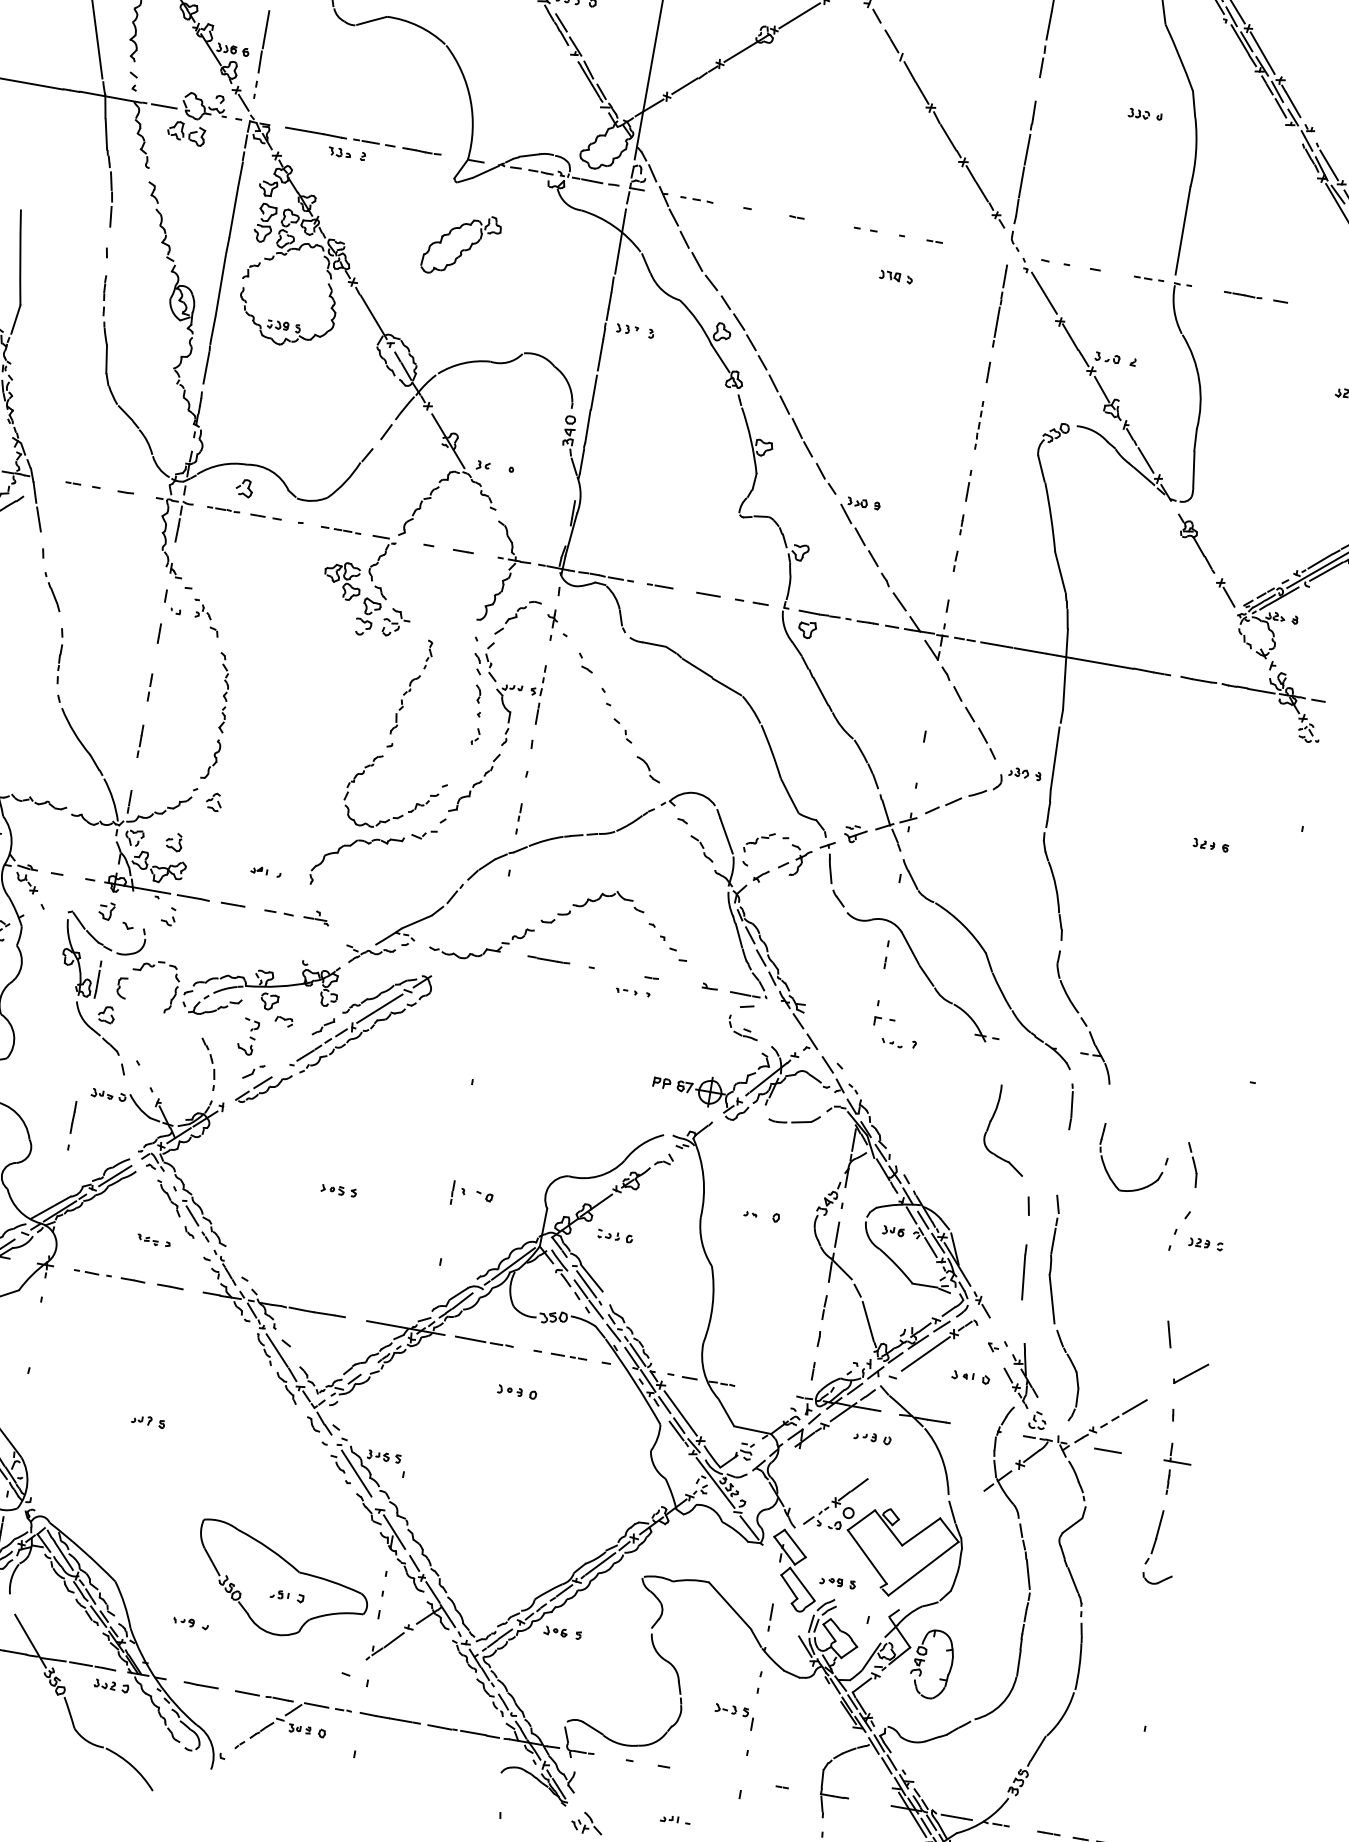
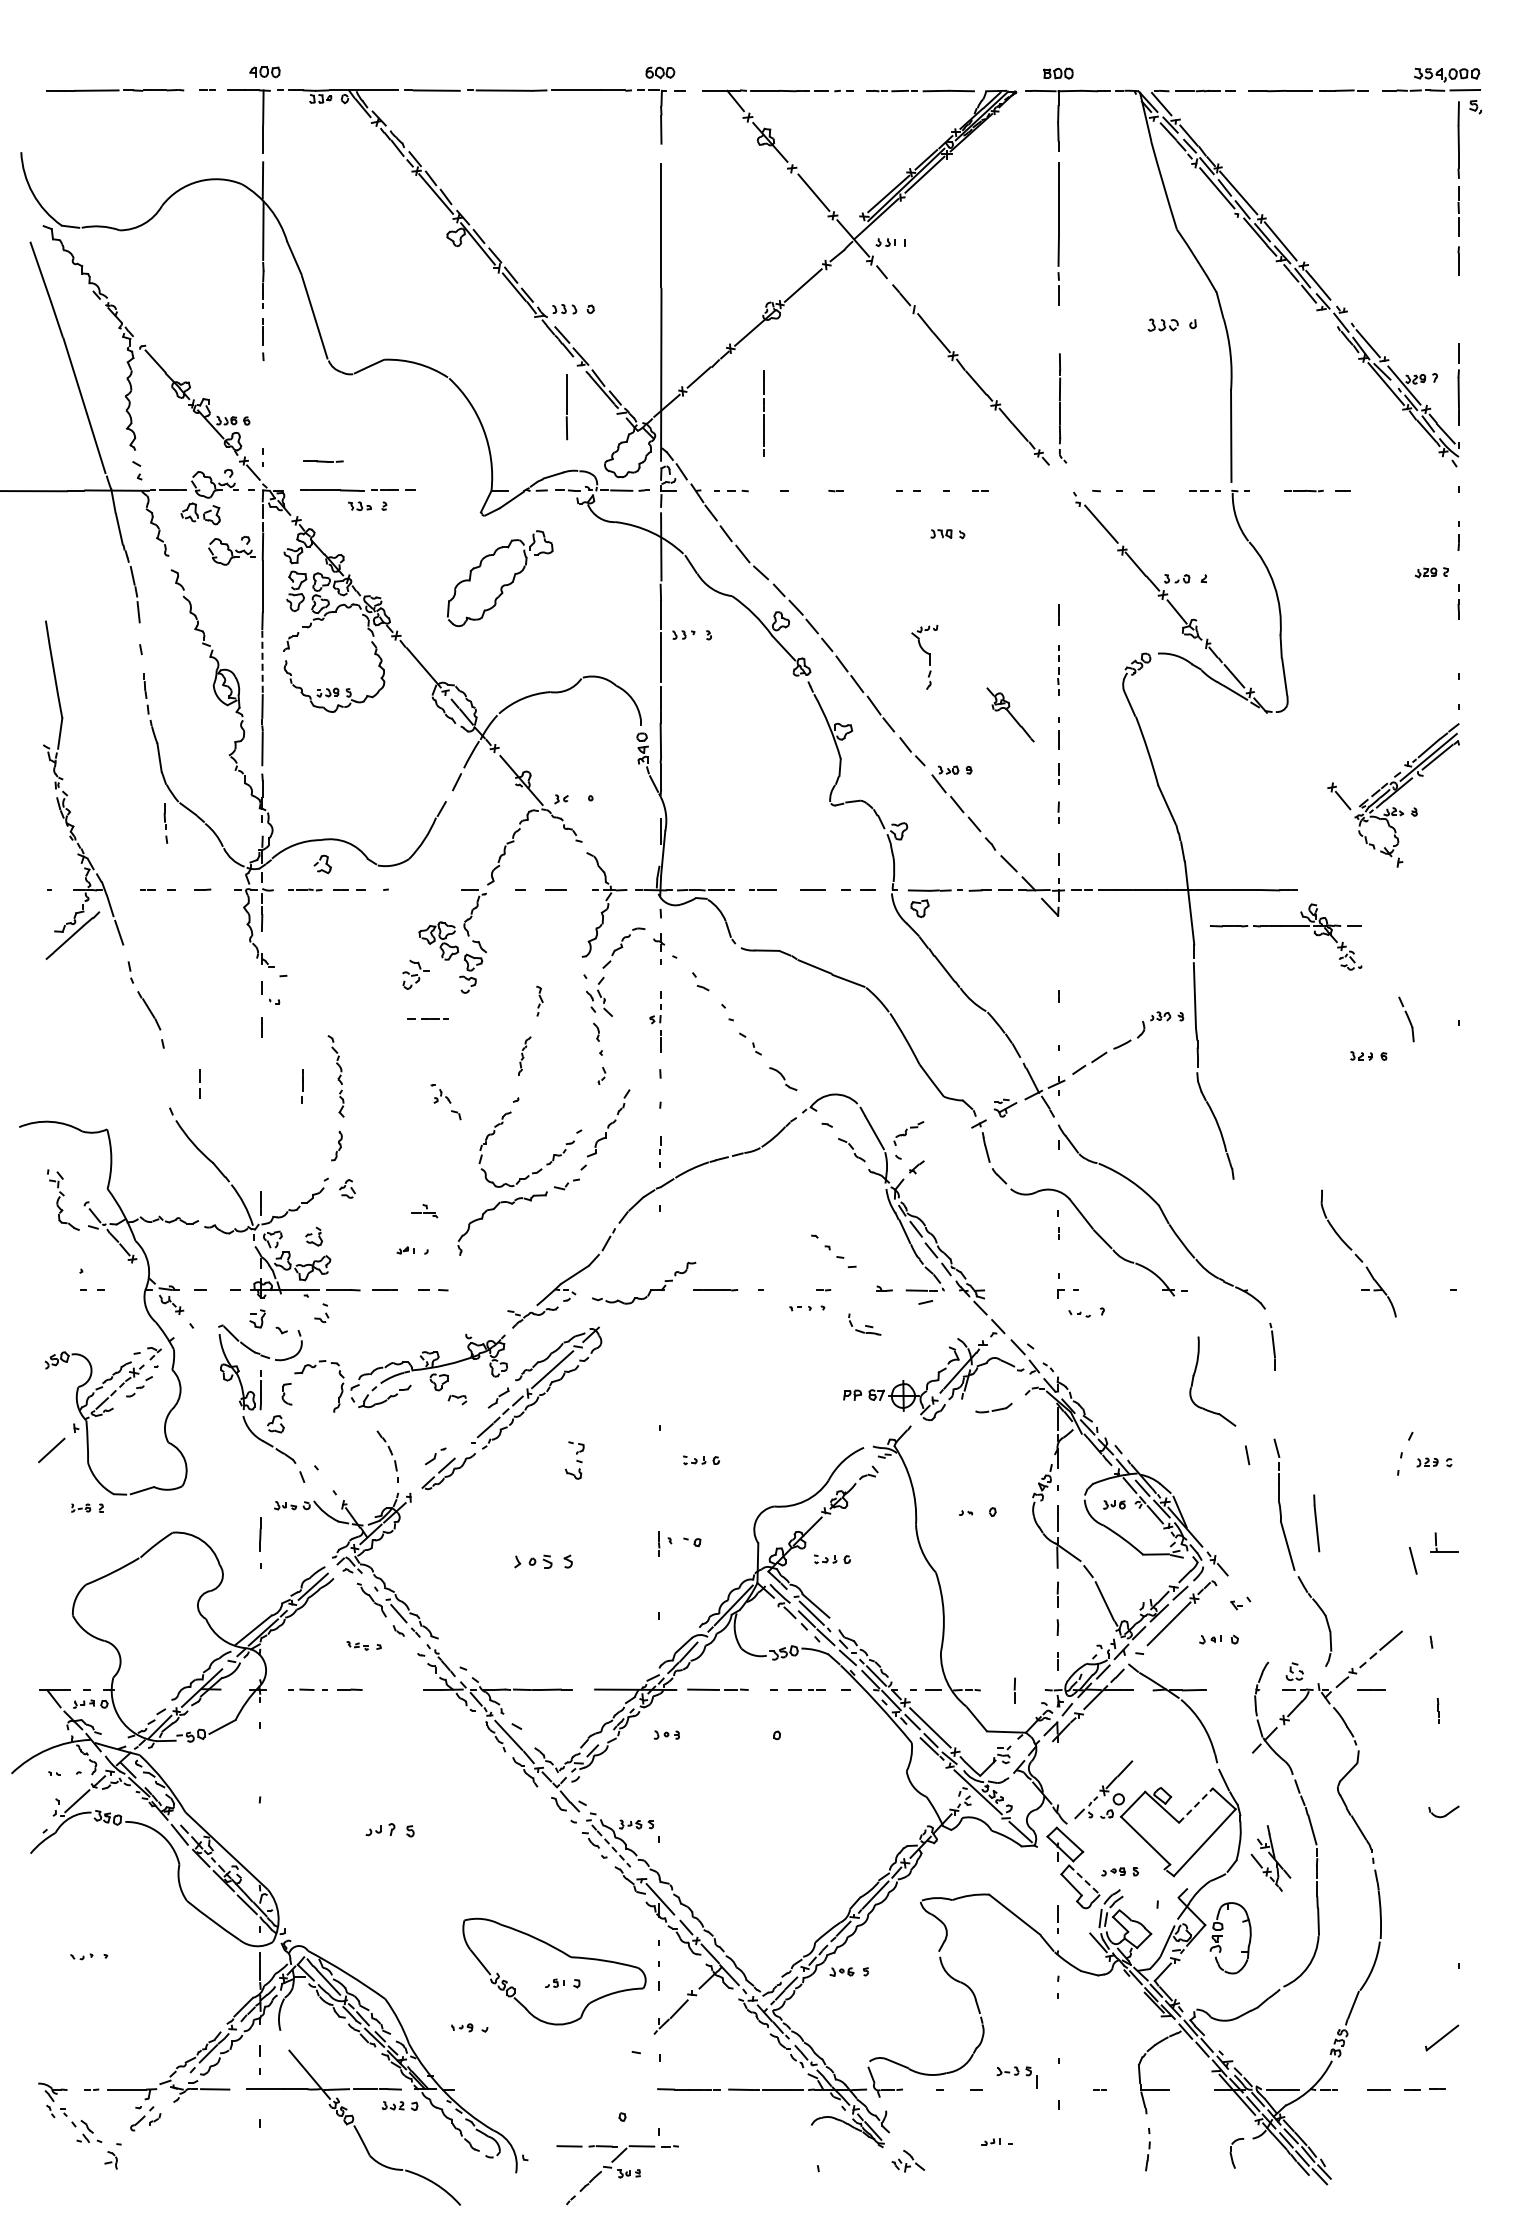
part: (263, 42) -> (566, 407), moved
part: (1145, 115) -> (1172, 325), size x1.4
line: (422, 151) -> (323, 461), moved
part: (209, 173) -> (231, 550), added
part: (1026, 176) -> (1062, 408), size x0.7
part: (460, 244) -> (499, 578), size x1.4
line: (220, 285) -> (262, 662), solid -> dashed
line: (999, 307) -> (763, 414), moved
line: (340, 529) -> (427, 1018), moved
part: (1196, 543) -> (1010, 714), moved
part: (52, 592) -> (145, 1004), size x1.4
part: (205, 618) -> (445, 1102), moved
part: (395, 622) -> (415, 974), moved
part: (59, 664) -> (165, 823), moved
line: (149, 686) -> (199, 1082), moved
part: (1253, 689) -> (1286, 926), moved
part: (405, 704) -> (524, 1055), size x0.6
part: (968, 712) -> (1098, 964), removed
part: (504, 714) -> (924, 657), moved
line: (140, 741) -> (302, 1086), moved
part: (210, 758) -> (336, 1145), size x0.7
part: (795, 856) -> (948, 1141), removed
part: (594, 902) -> (751, 1223), removed
part: (316, 917) -> (424, 1211), moved
part: (1084, 1017) -> (1358, 1253), moved
part: (743, 1027) -> (864, 1324), moved
part: (247, 1036) -> (574, 1460), moved
part: (794, 1118) -> (993, 1407), size x0.7
part: (506, 1120) -> (701, 1460), added
part: (1192, 1165) -> (1406, 1019), moved
part: (1107, 1170) -> (1321, 1405), removed
part: (338, 1190) -> (542, 1561), size x1.6
line: (1024, 1272) -> (1316, 1523), moved
line: (169, 1286) -> (388, 1689), removed
part: (1191, 1373) -> (1442, 2037), moved
part: (1021, 1375) -> (1270, 1858), moved
part: (509, 1390) -> (666, 1734), moved
line: (767, 1391) -> (1014, 1690), added
part: (148, 1421) -> (390, 1830), size x1.4
part: (872, 1437) -> (1129, 1718), removed
part: (1171, 1452) -> (1436, 1542), moved
line: (358, 1475) -> (613, 1848), solid -> dashed
line: (921, 1531) -> (1196, 1805), solid -> dashed
part: (1153, 1537) -> (1433, 1769), removed
line: (802, 1584) -> (1084, 1880), solid -> dashed
line: (200, 1685) -> (490, 2089), removed
part: (733, 1716) -> (1016, 2077), moved
part: (288, 1729) -> (617, 2175), moved

